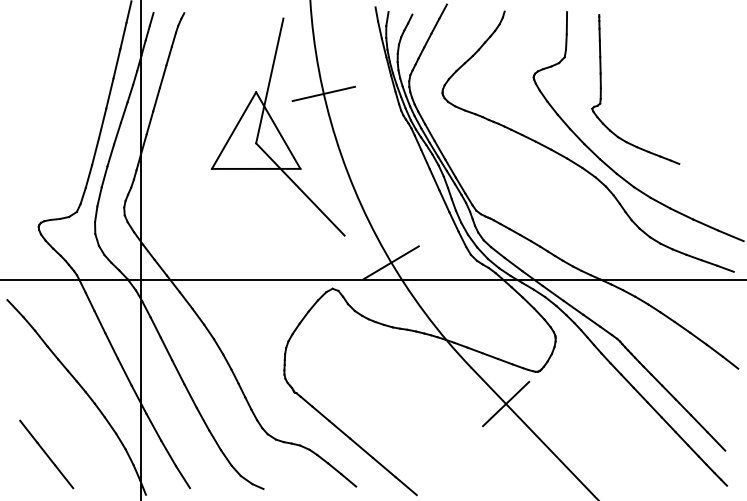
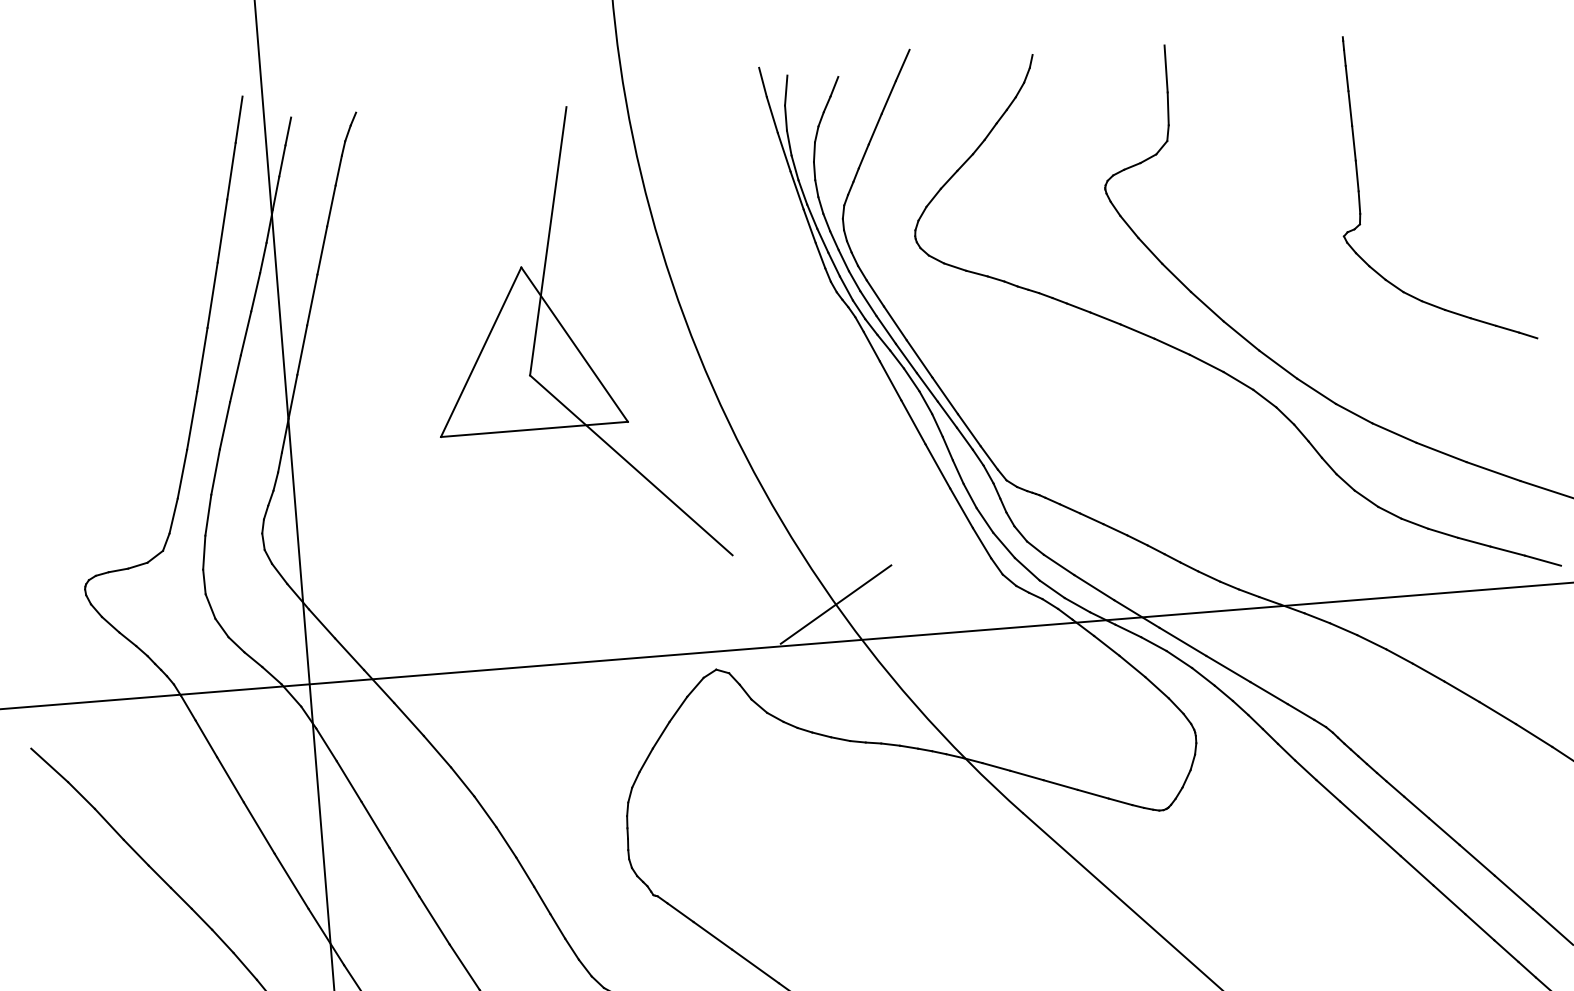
part: (601, 89) -> (1360, 194), moved
line: (323, 93) -> (663, 258), removed
line: (506, 403) -> (1103, 882), removed

